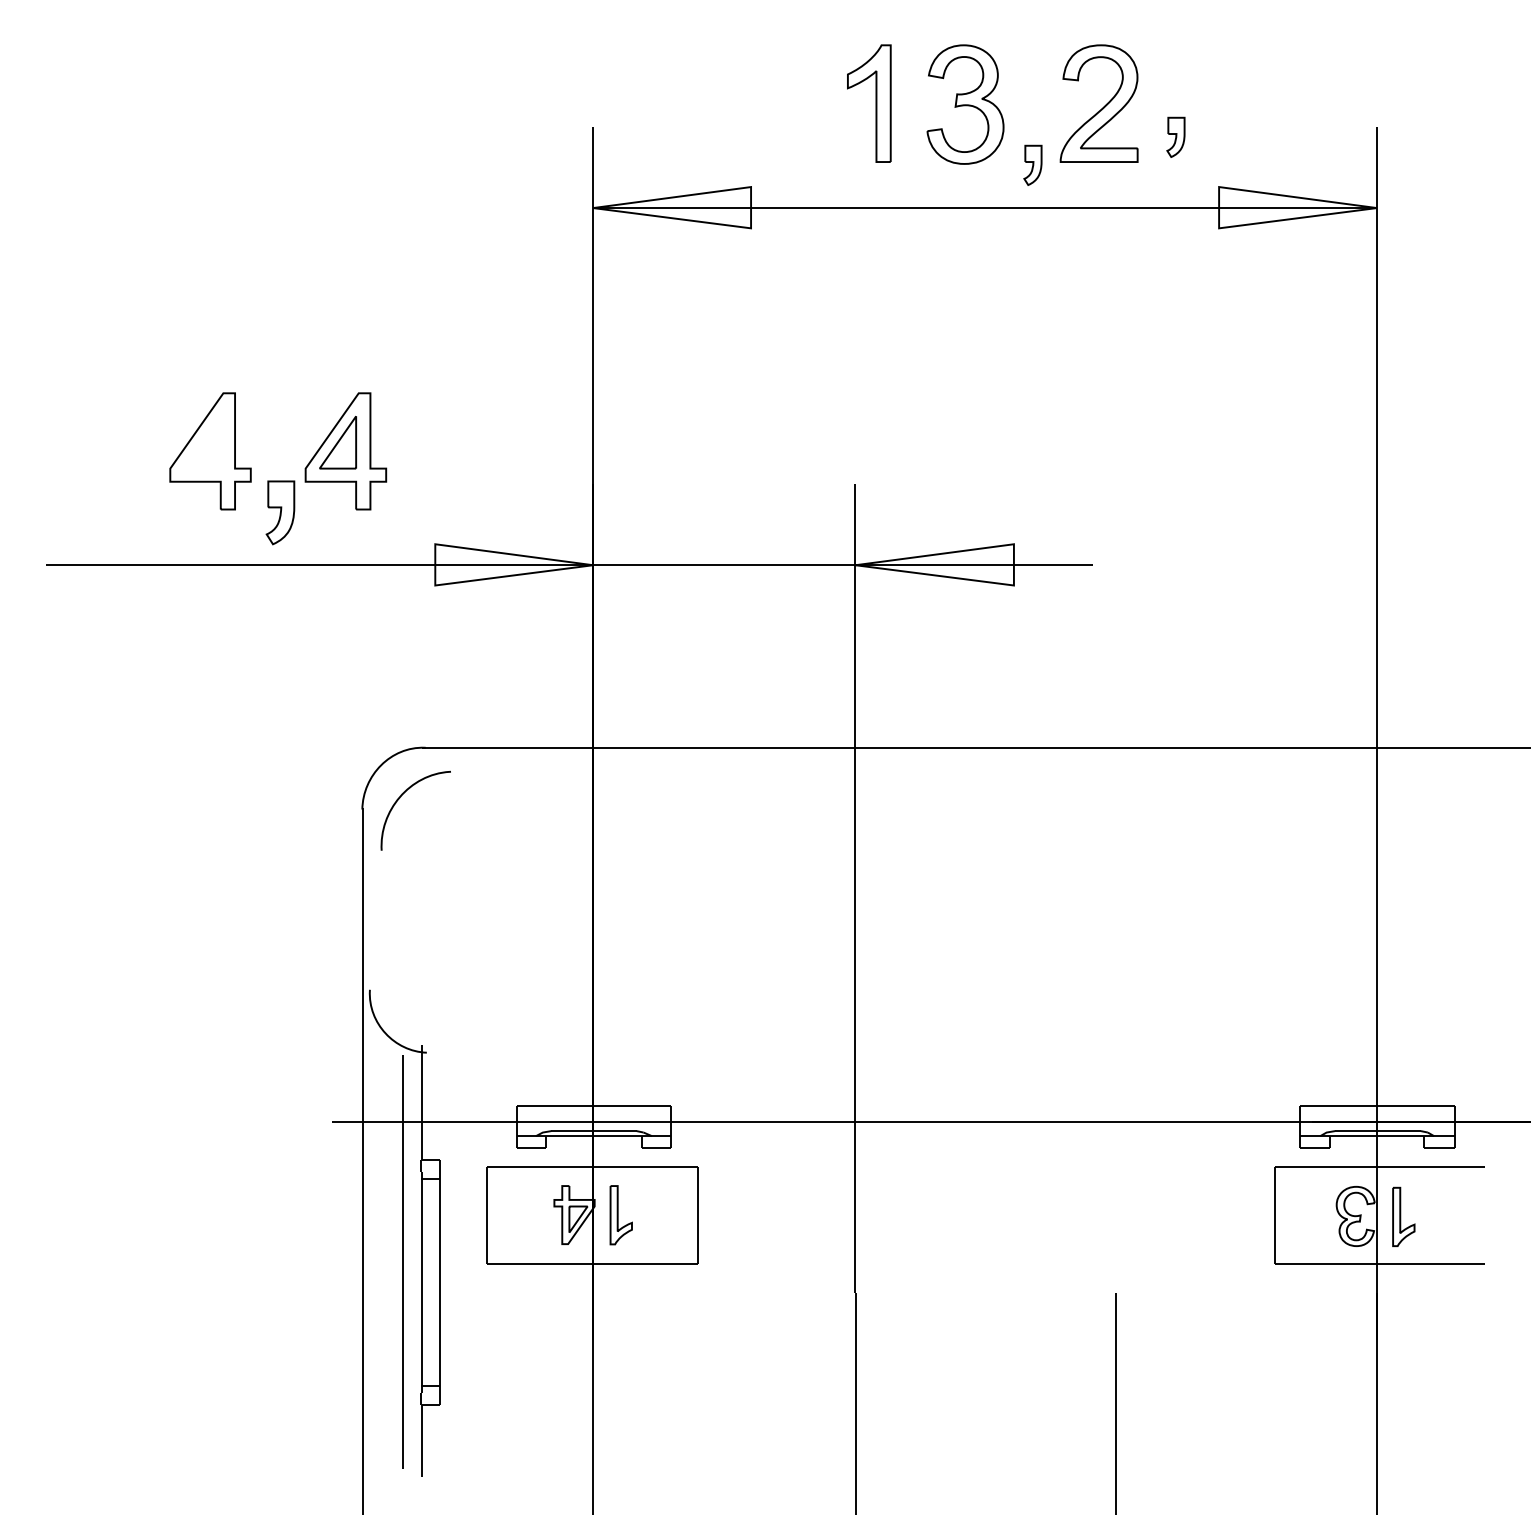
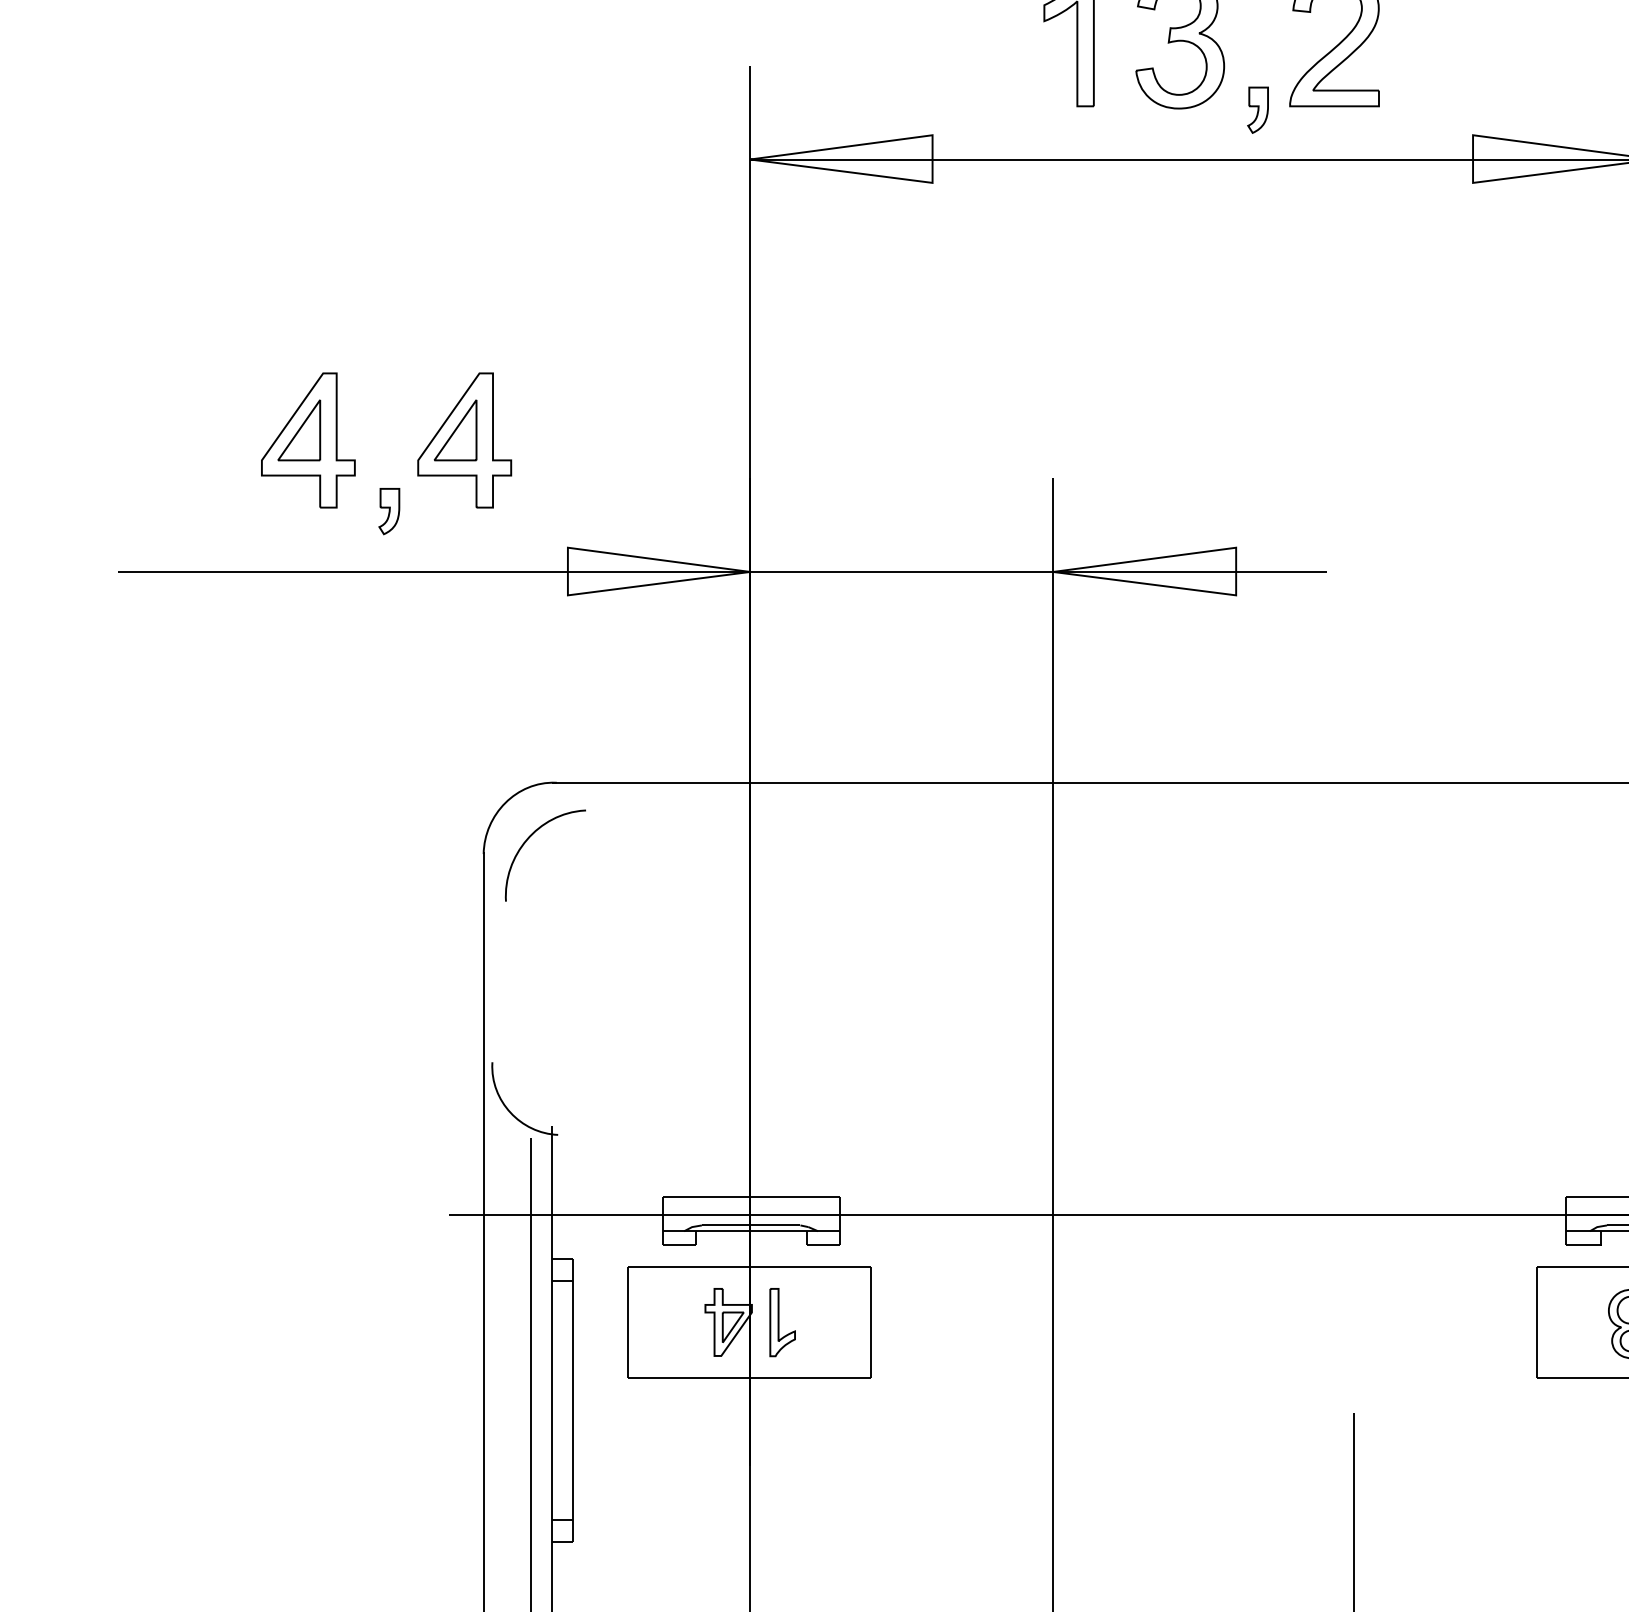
part: (1175, 136) -> (1422, 76), removed
part: (202, 442) -> (299, 430), added
part: (280, 512) -> (389, 511), size x0.62

